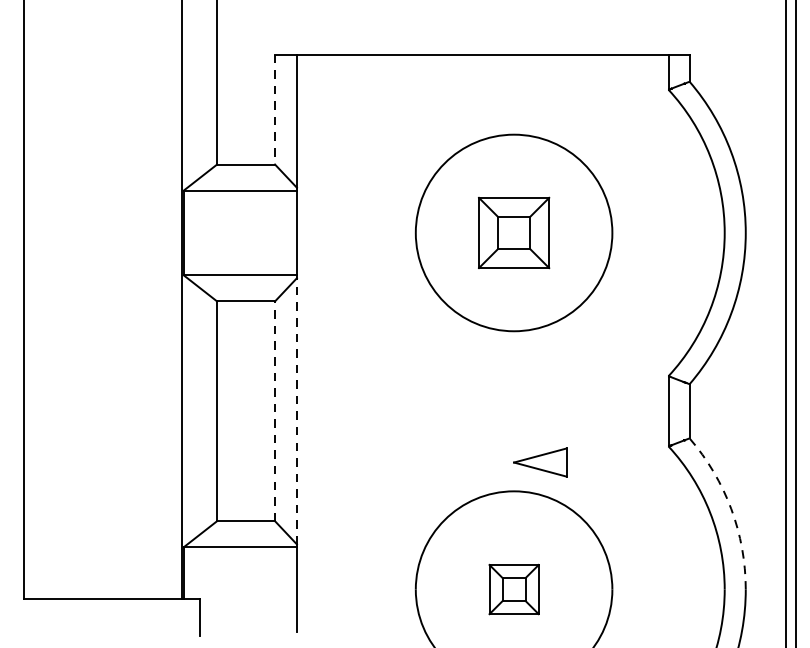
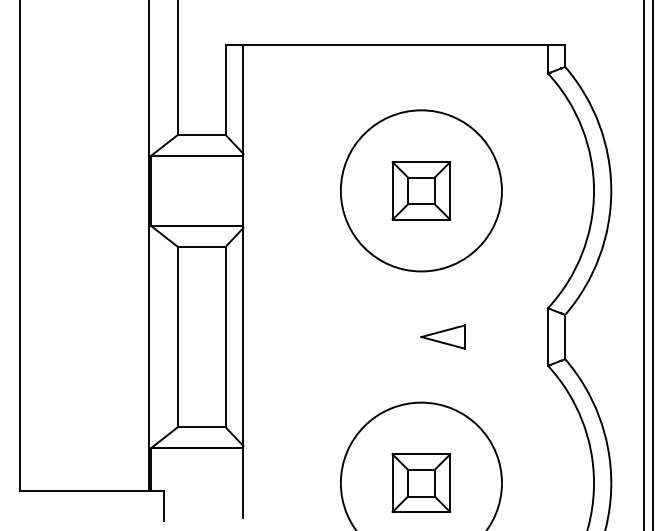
line: (275, 110) -> (225, 90), dashed -> solid
line: (275, 410) -> (225, 336), dashed -> solid
line: (297, 410) -> (243, 336), dashed -> solid
part: (539, 461) -> (442, 336), moved
arc: (731, 509) -> (599, 417), dashed -> solid
part: (514, 588) -> (421, 482), size x1.43

